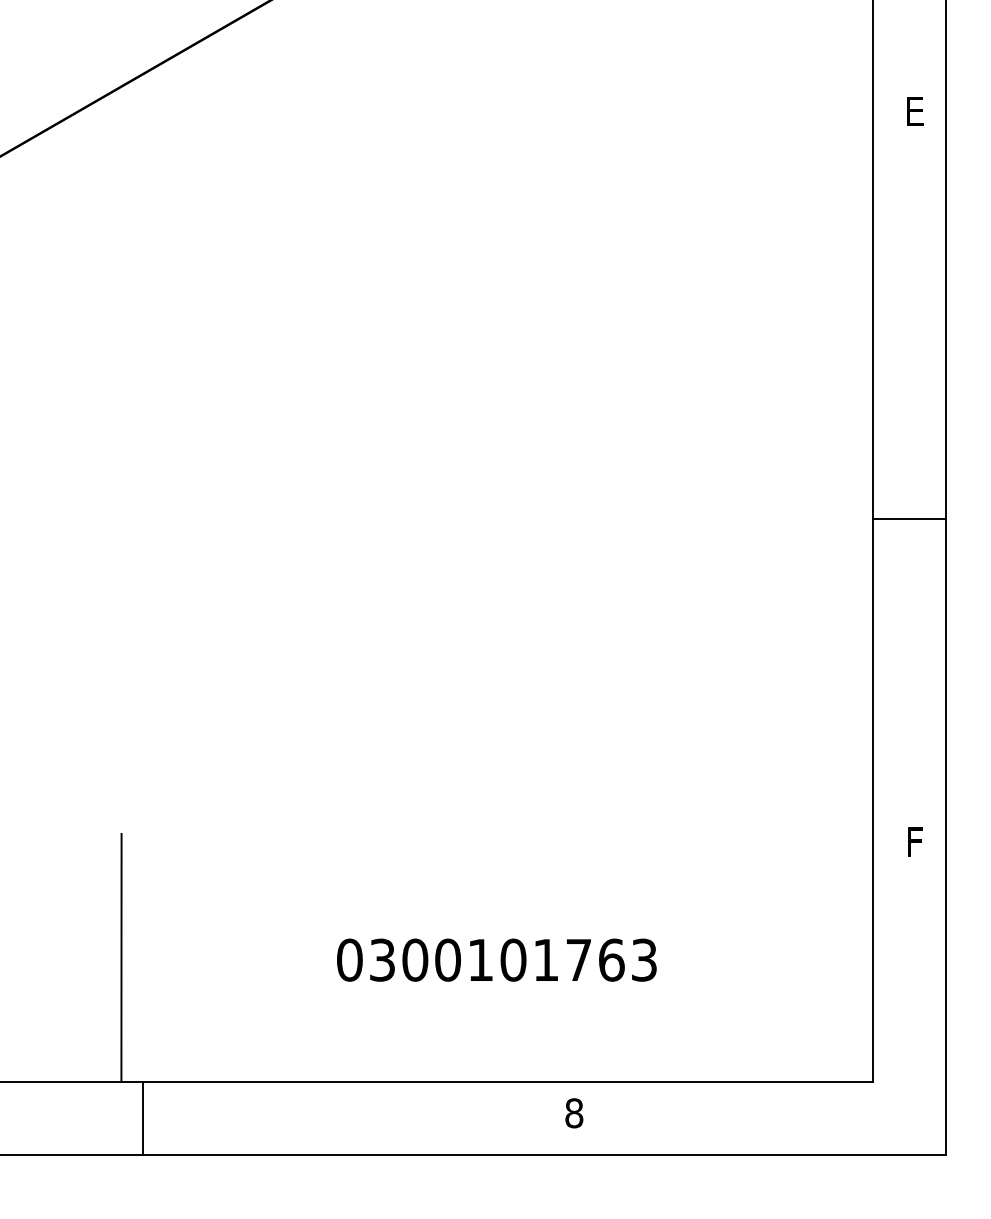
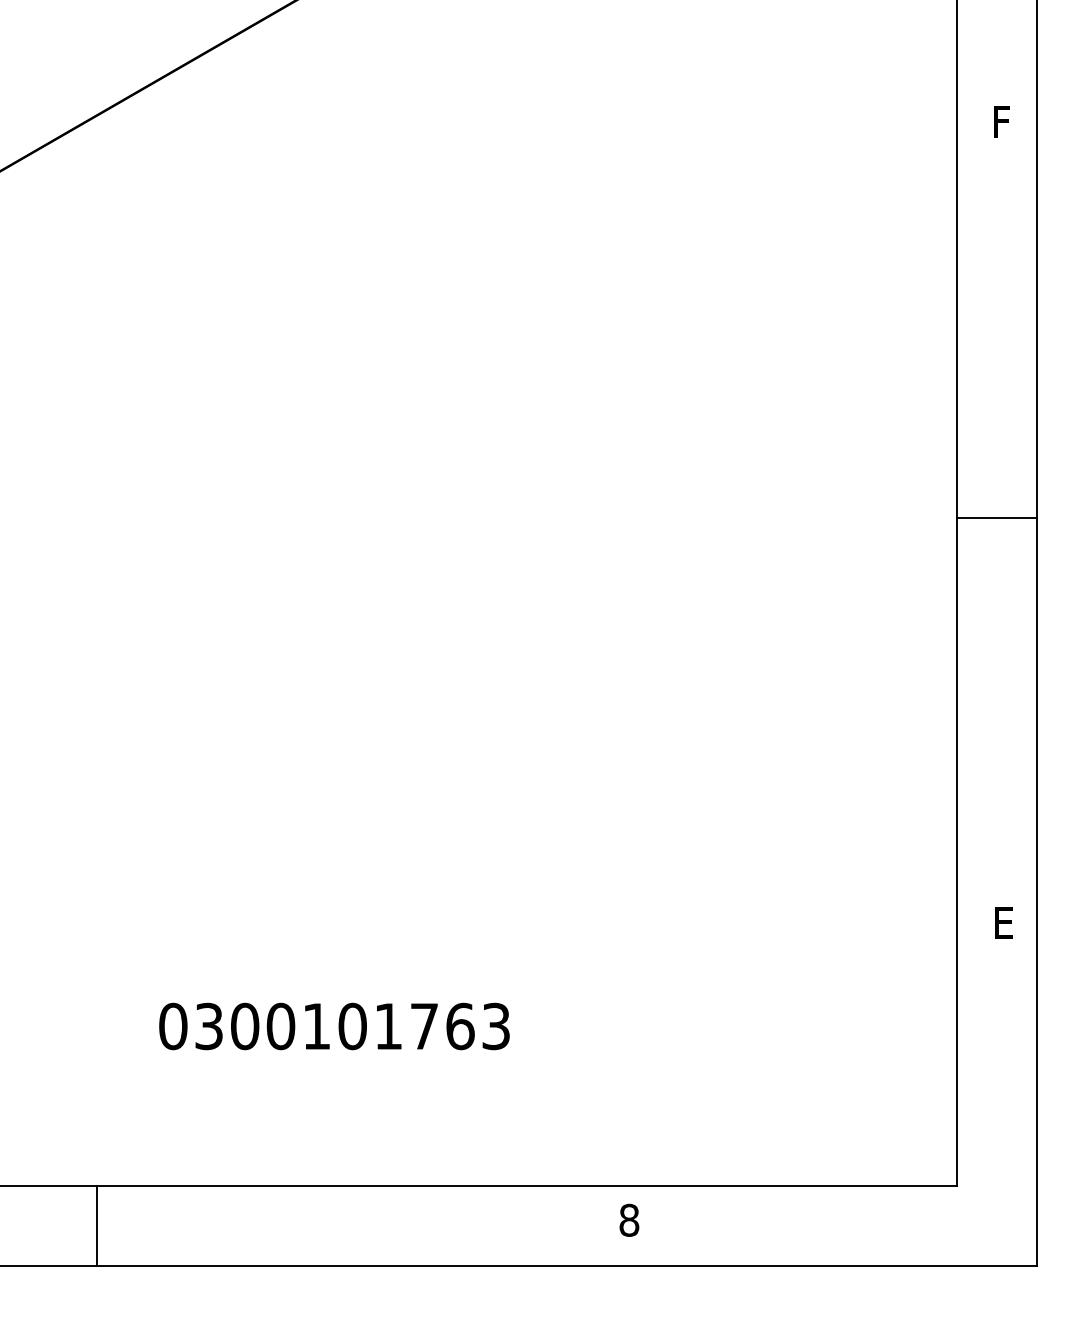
text: (916, 111) -> (1004, 121), E -> F
line: (909, 519) -> (996, 518), moved
text: (917, 841) -> (1005, 922), F -> E
line: (121, 957) -> (132, 1049), removed
text: (496, 960) -> (334, 1026), moved
line: (142, 1117) -> (97, 1225), moved

